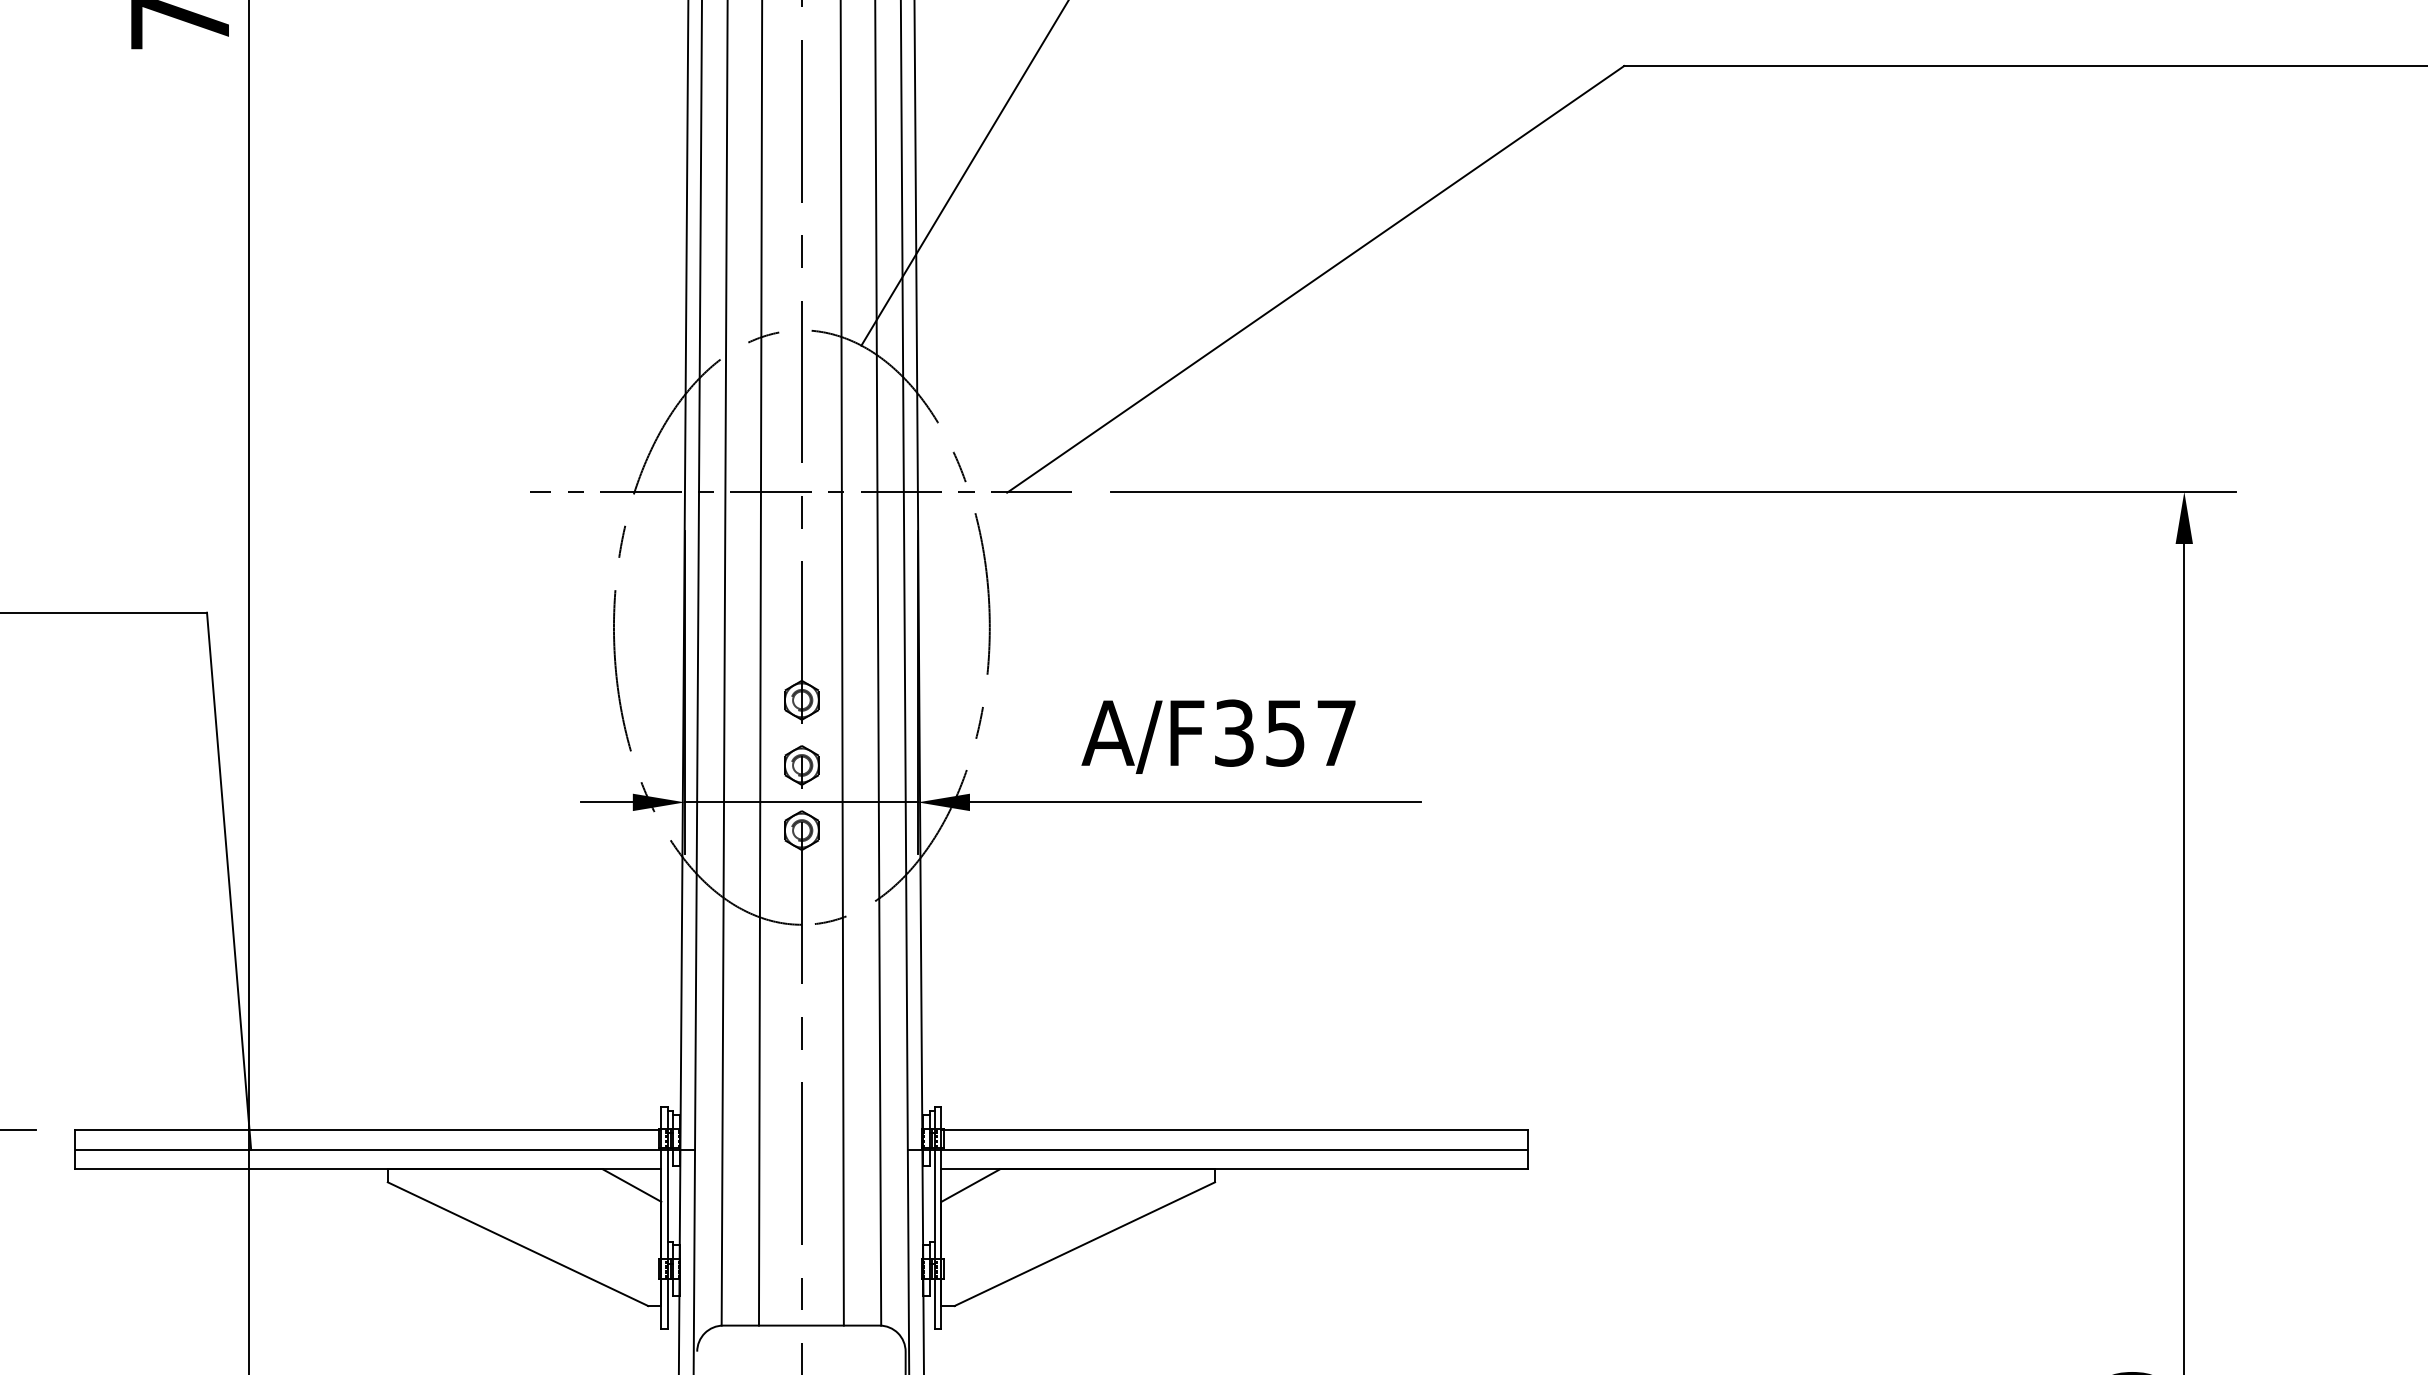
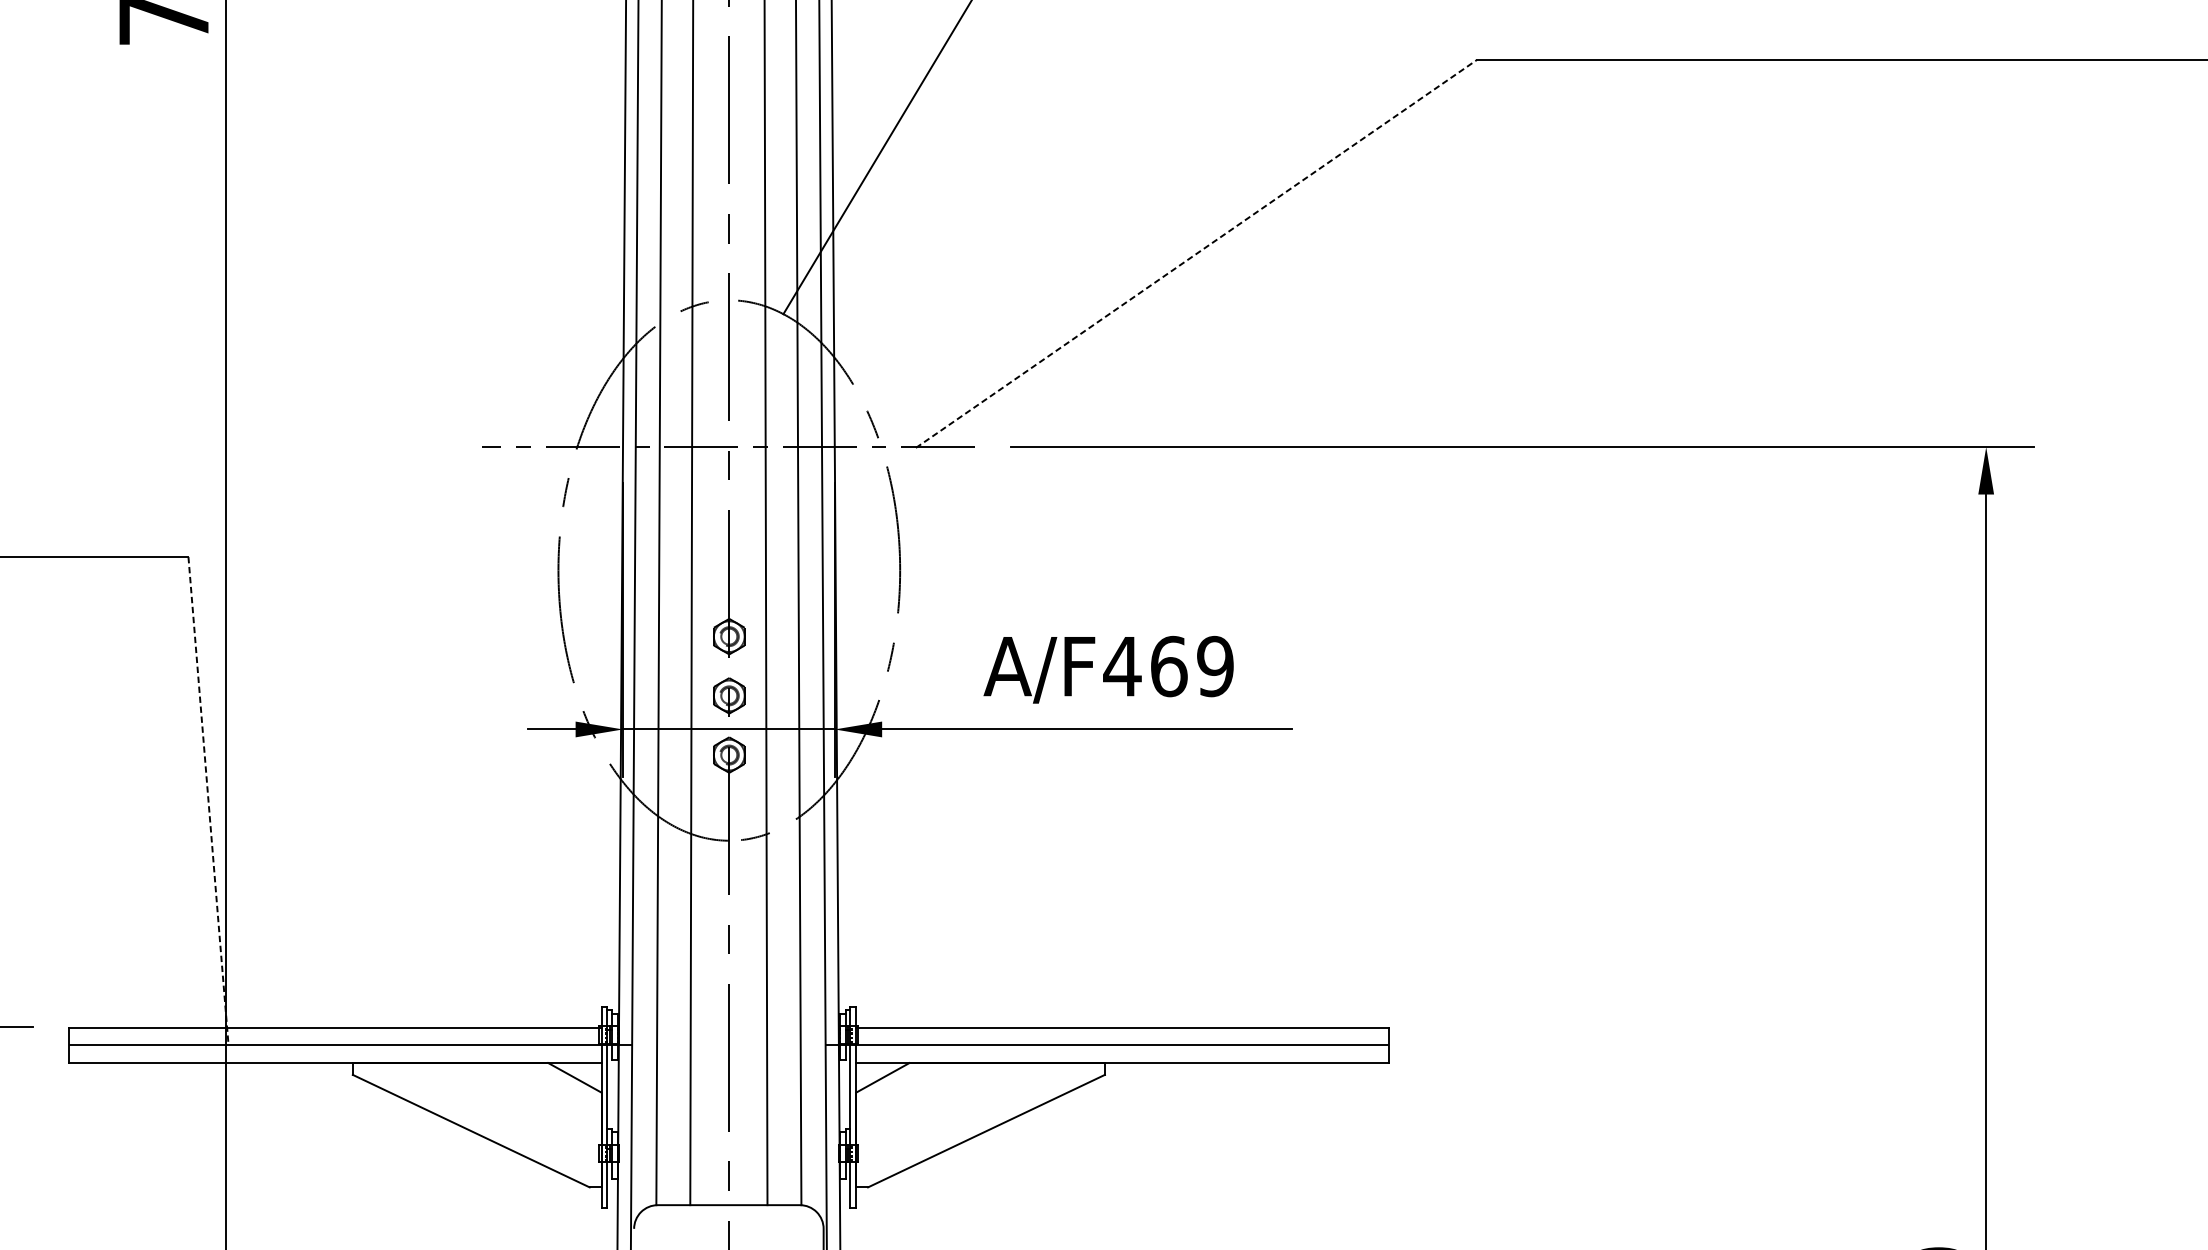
line: (1316, 279) -> (1197, 254), solid -> dashed
text: (1284, 732) -> (1168, 665), A/F357 -> A/F469
line: (229, 881) -> (208, 801), solid -> dashed

